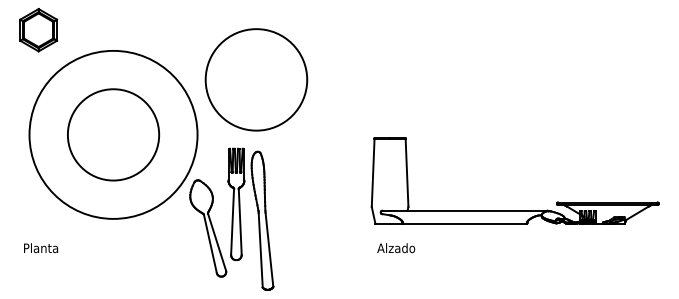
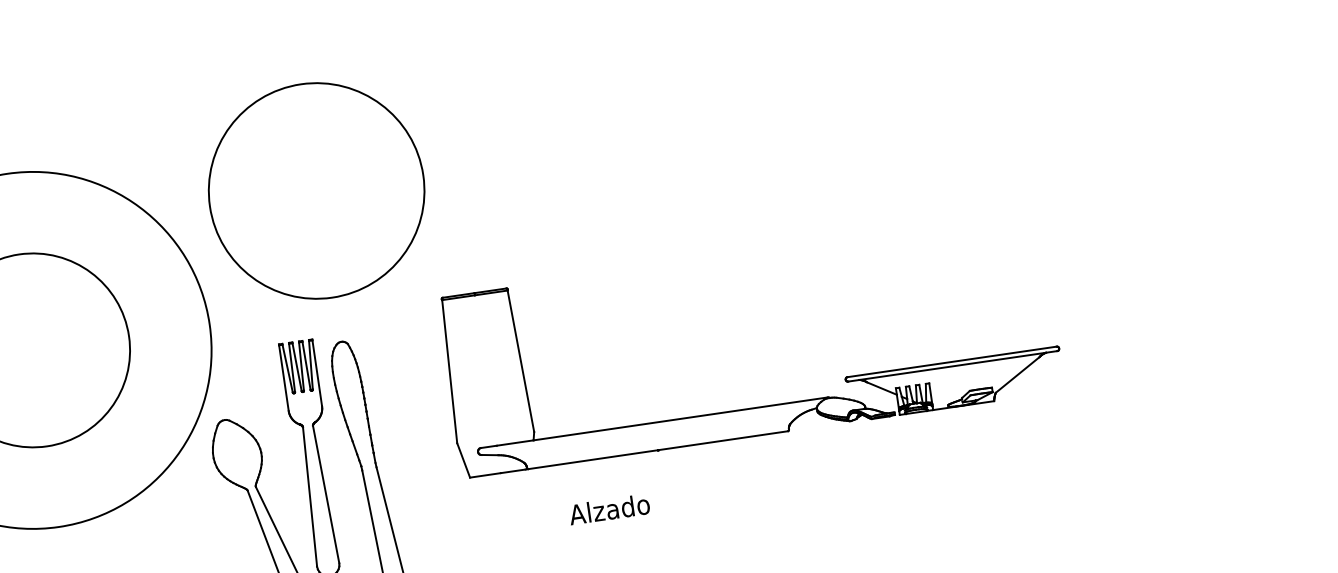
part: (514, 210) -> (758, 406), moved
text: (396, 248) -> (610, 510), moved

